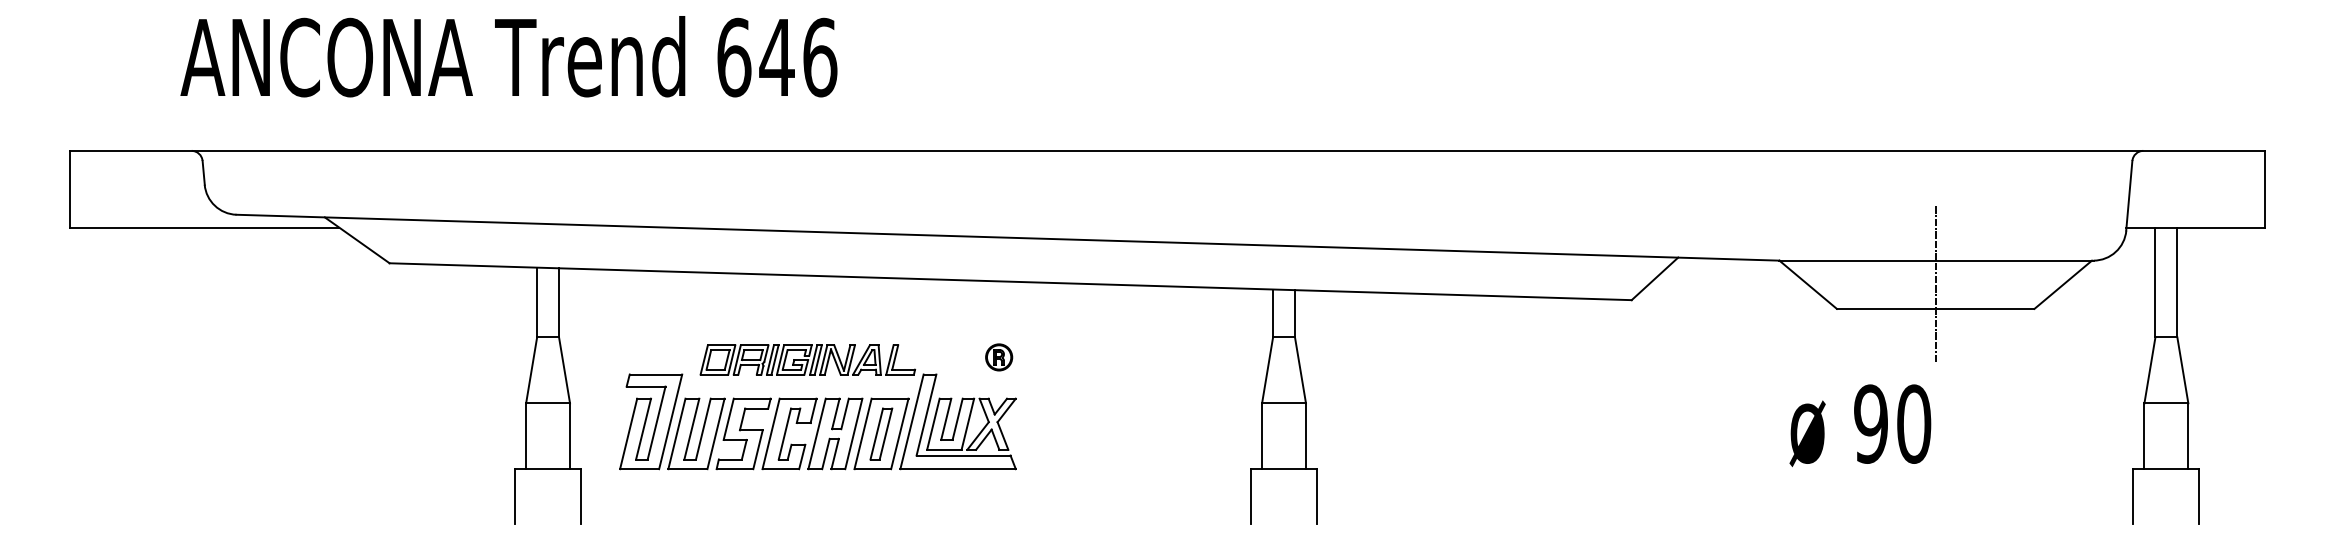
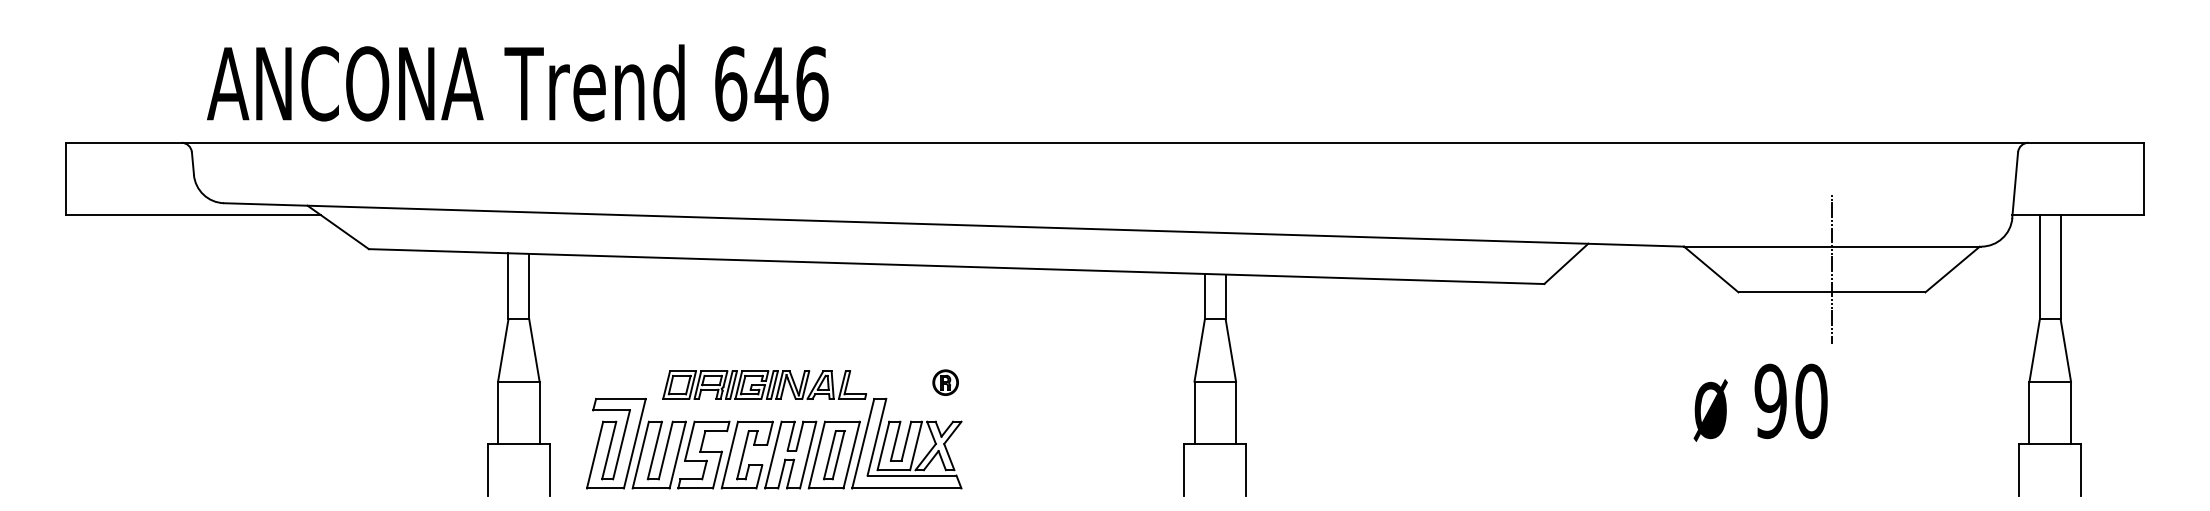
text: (508, 56) -> (517, 82), moved
part: (817, 406) -> (773, 429), moved

